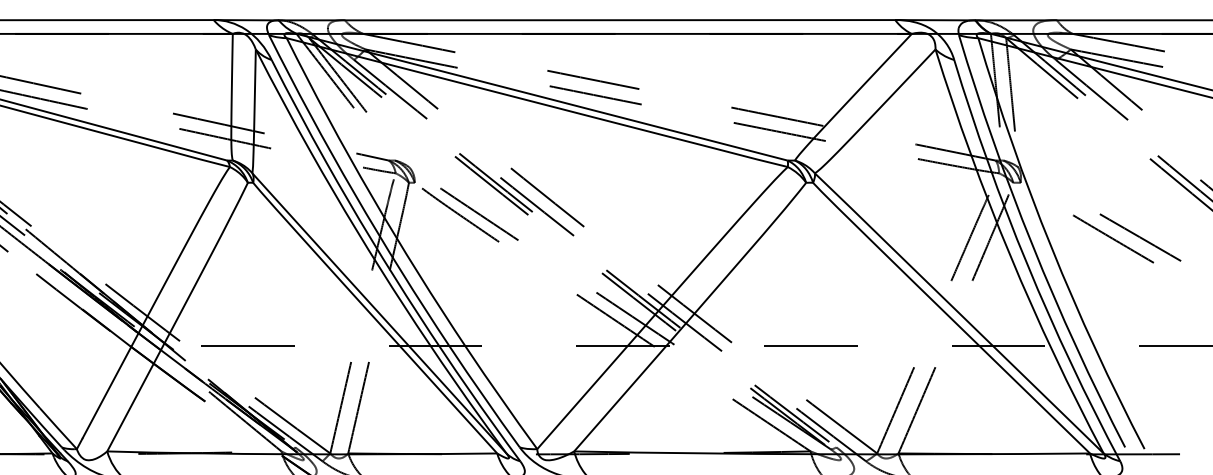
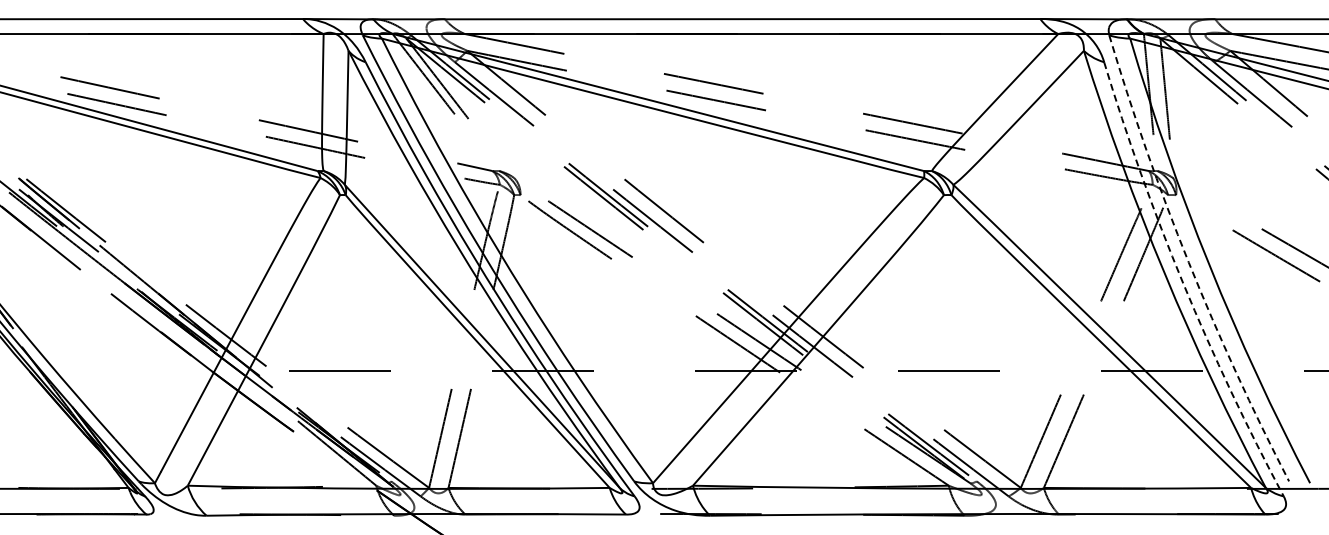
arc: (1032, 245) -> (1188, 262), solid -> dashed
arc: (1027, 264) -> (1183, 283), solid -> dashed

